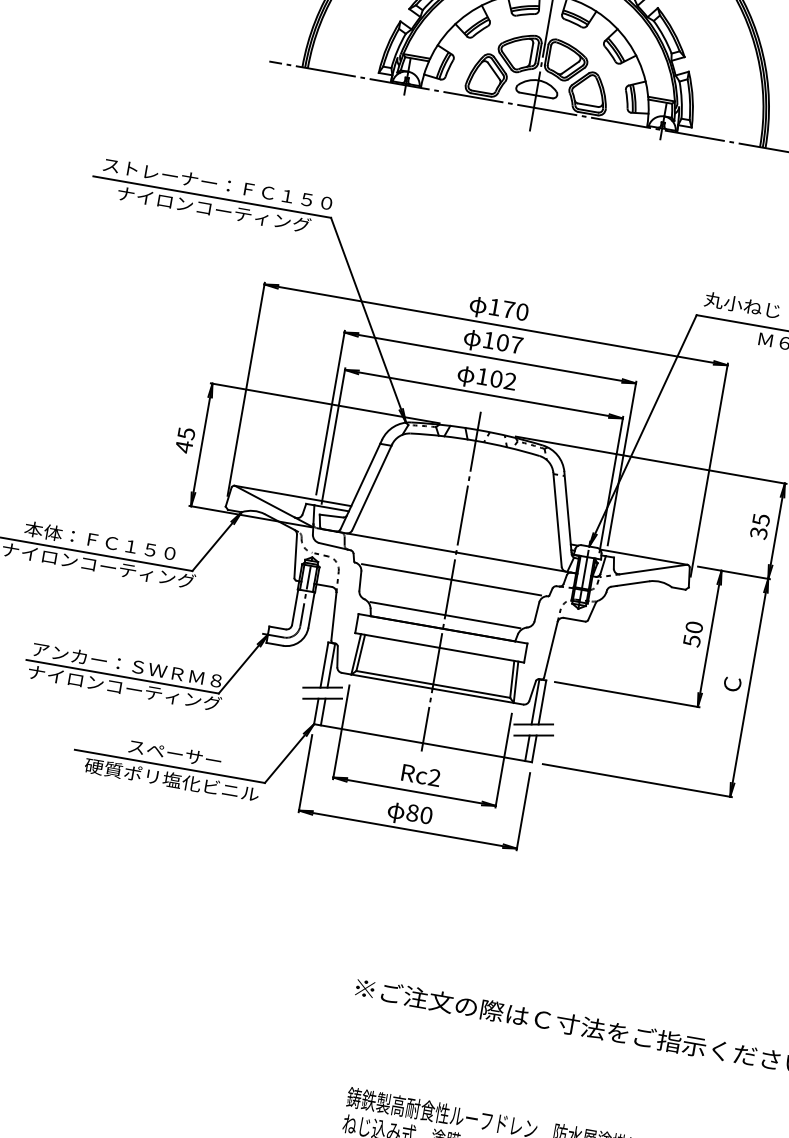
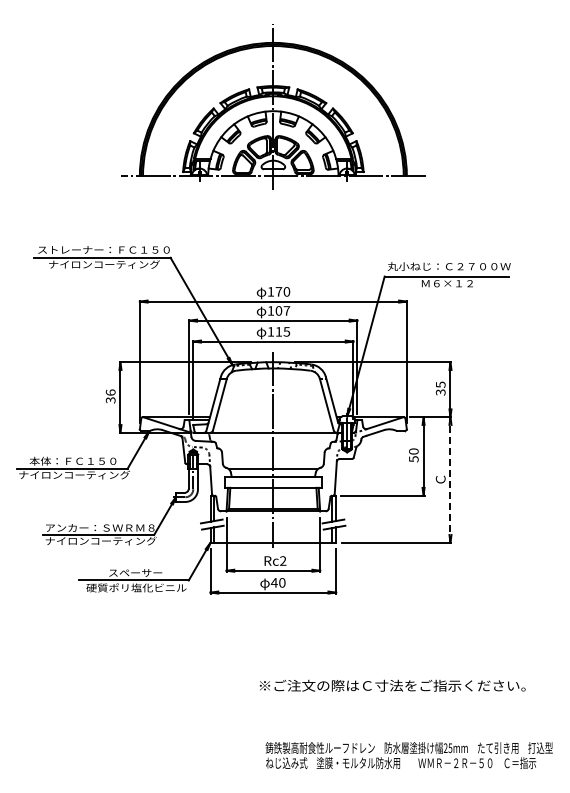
text: (502, 379) -> (282, 331), 102 -> 115
text: (184, 440) -> (110, 396), 45 -> 36
line: (450, 579) -> (272, 448), removed
line: (749, 687) -> (450, 479), solid -> dashed
text: (411, 812) -> (273, 582), 80 -> 40

